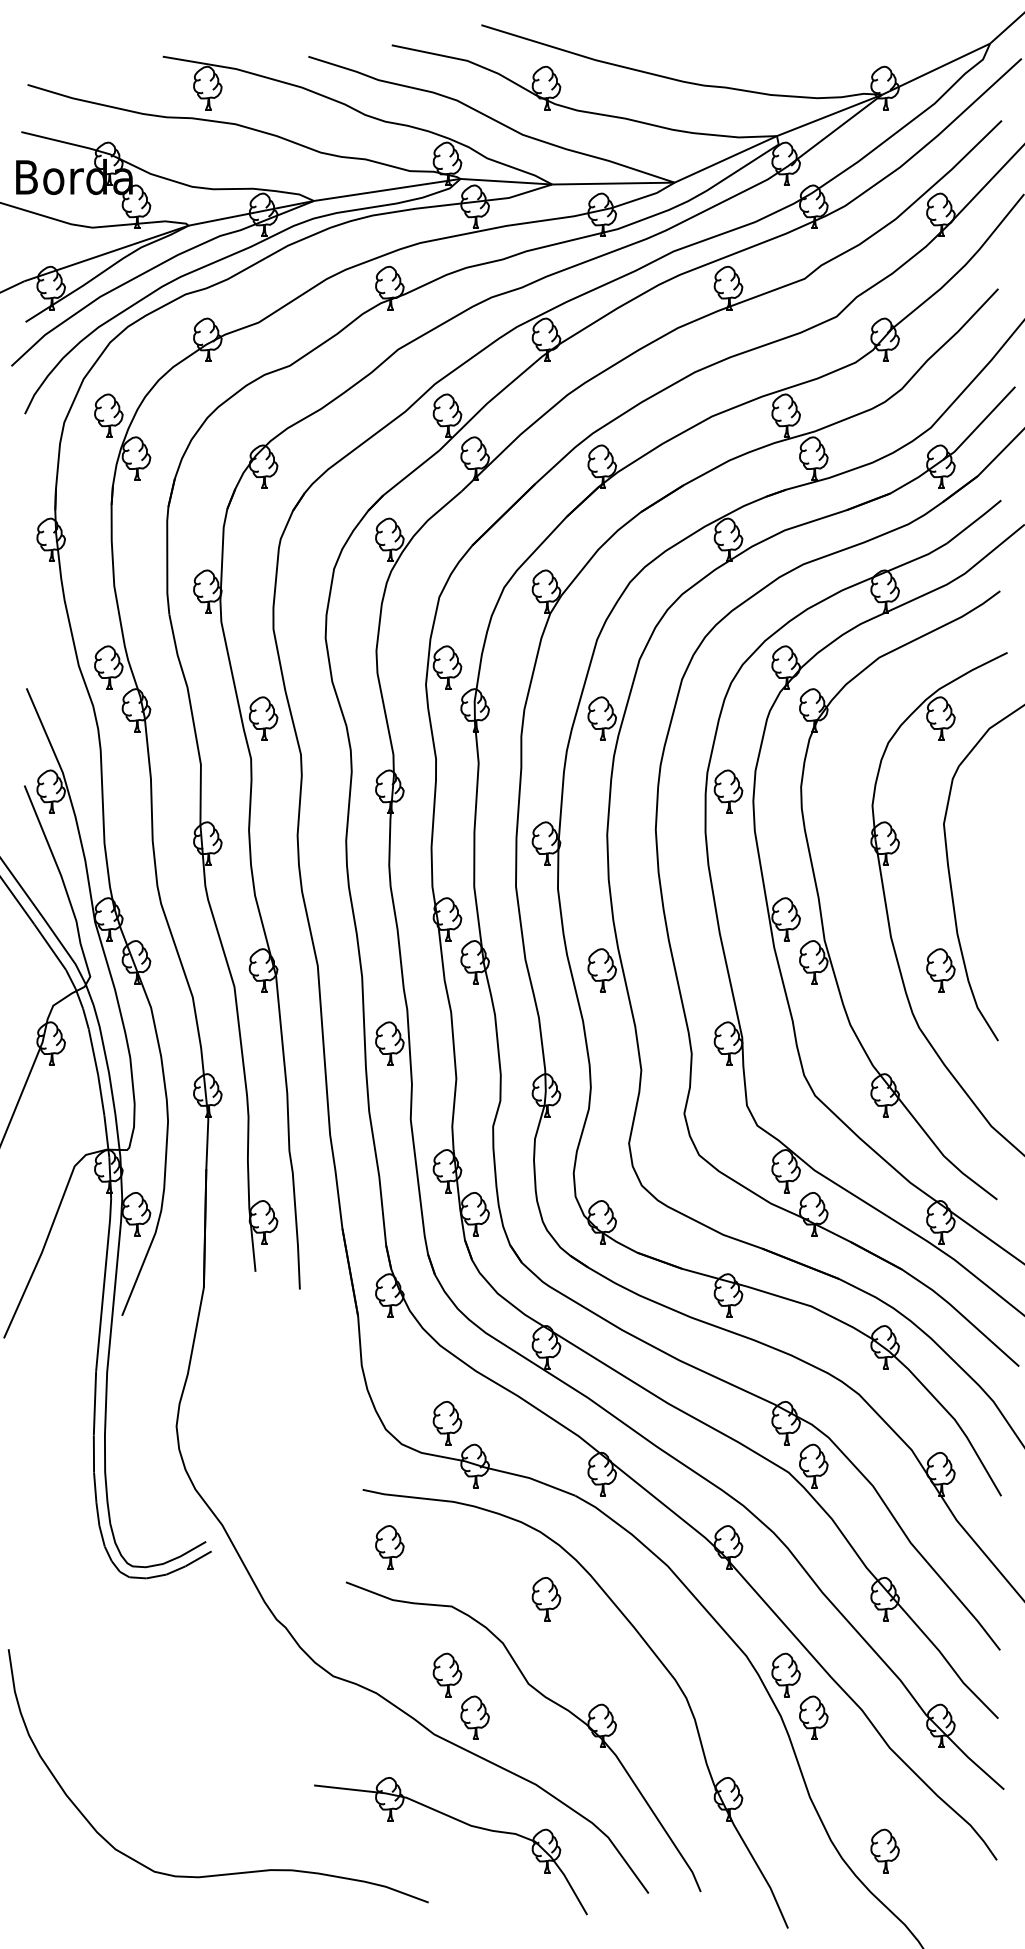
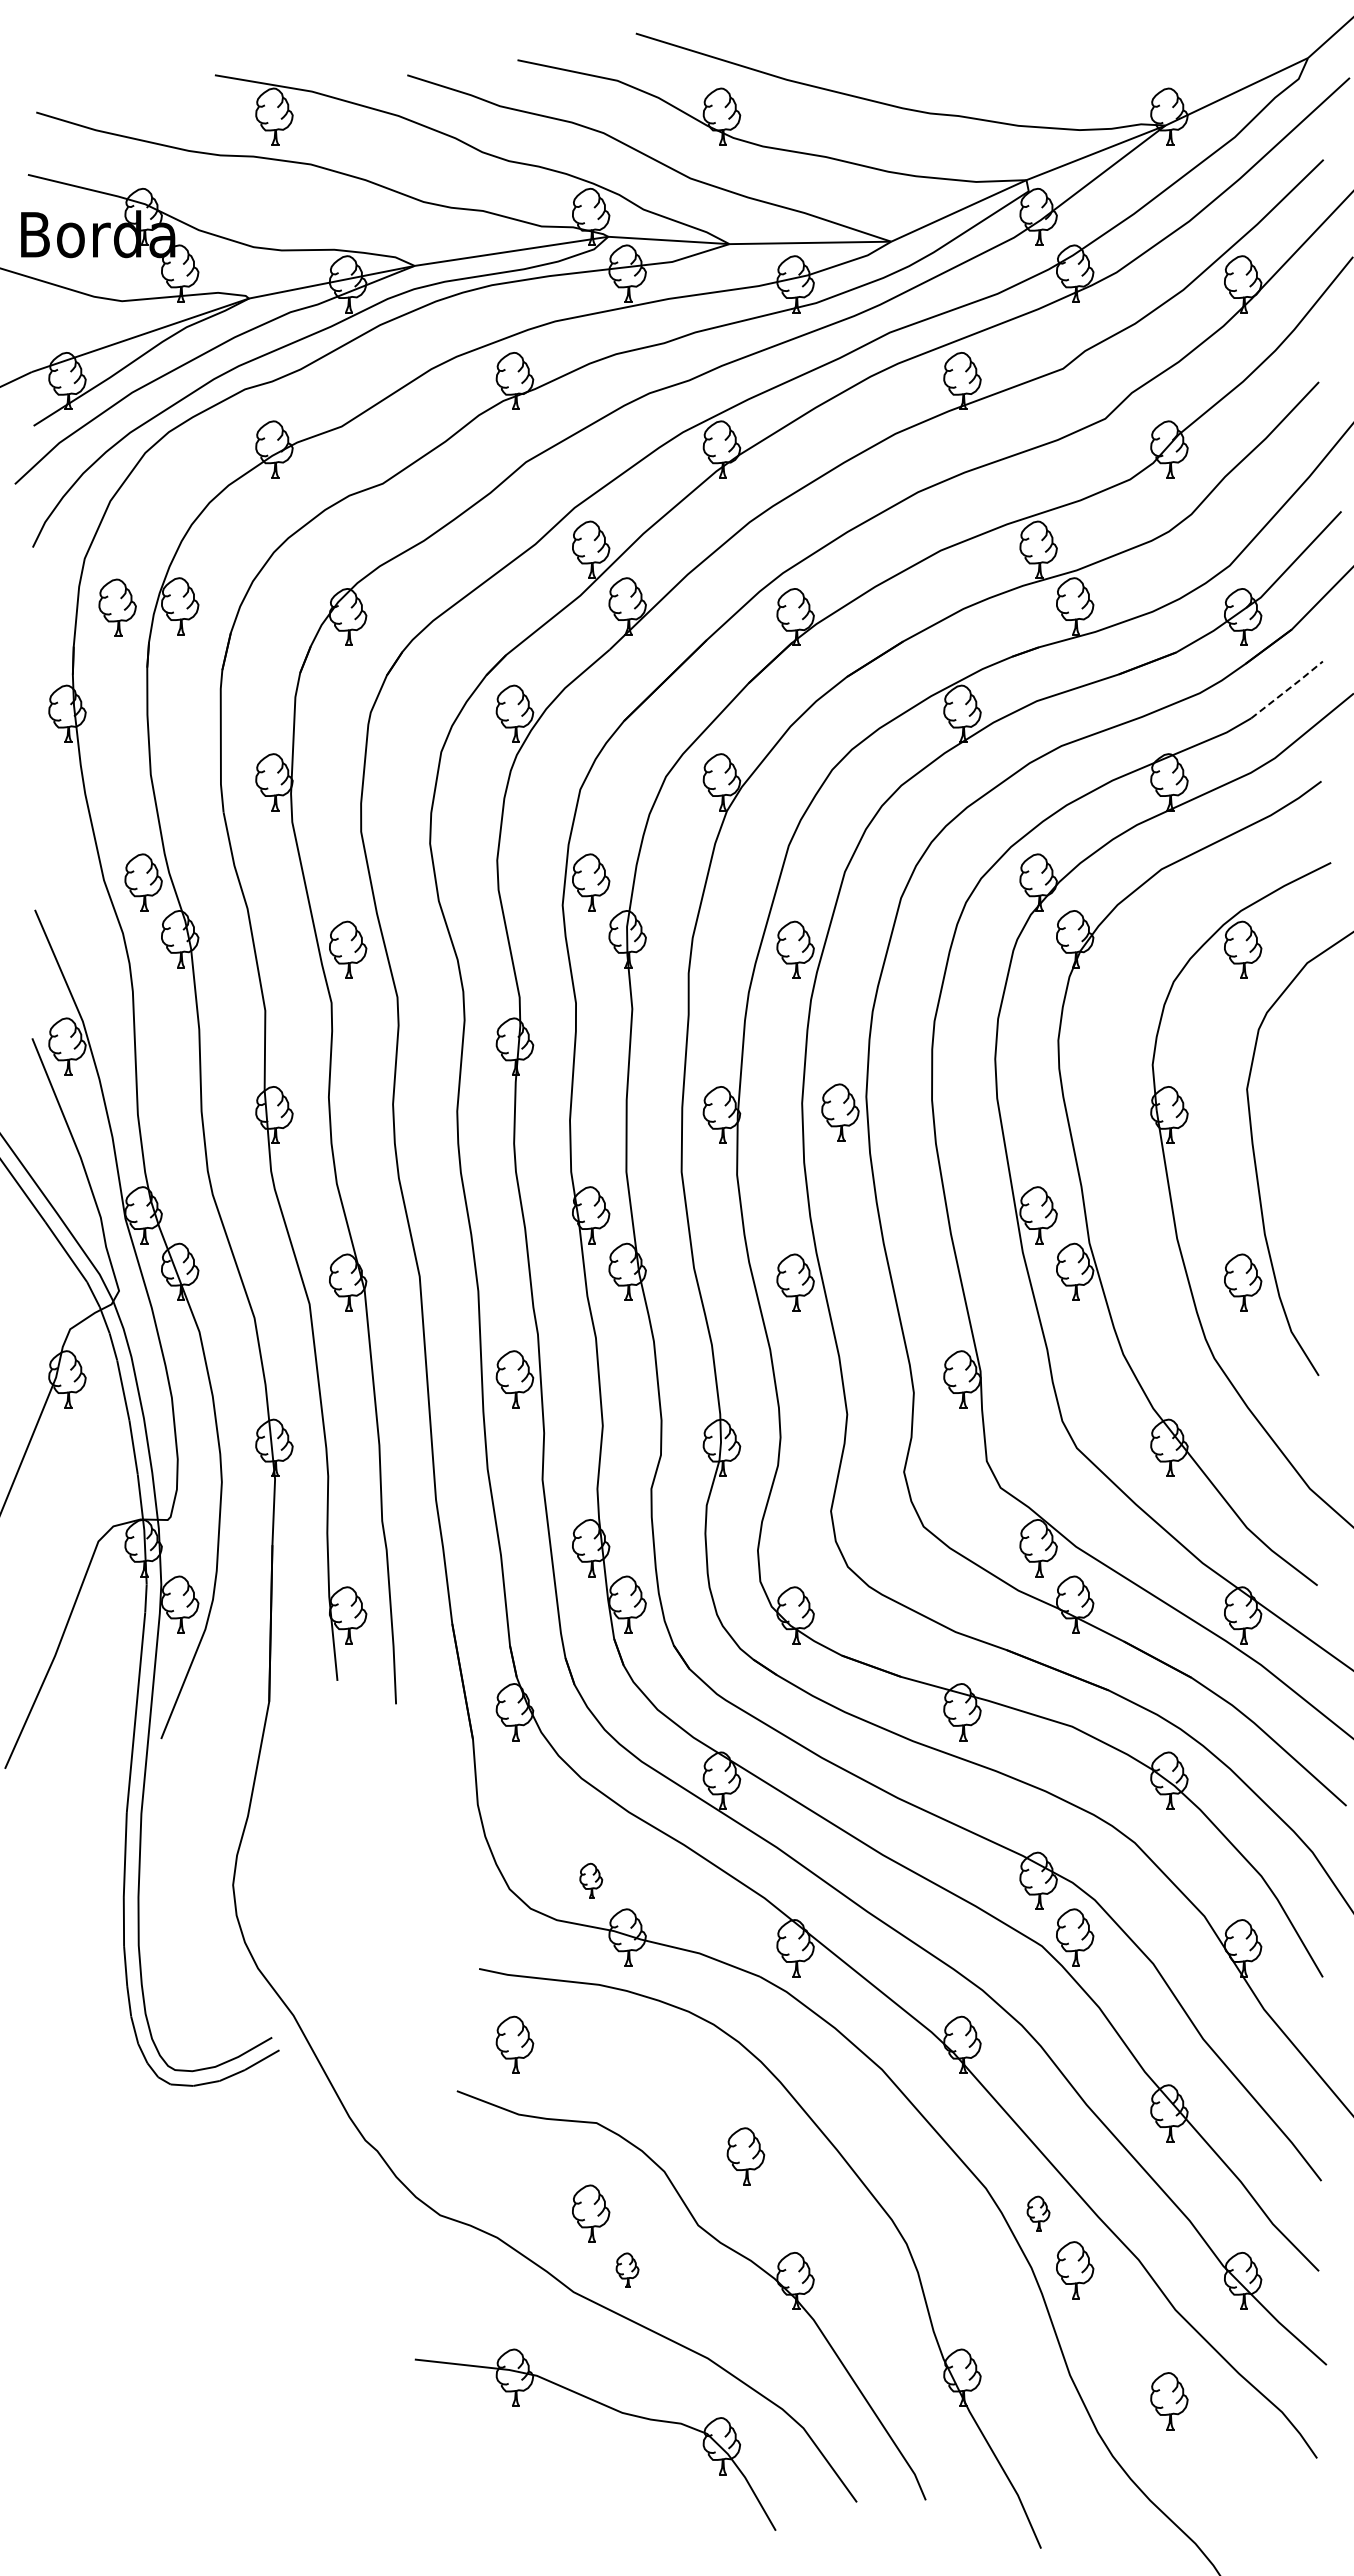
part: (108, 415) -> (117, 607), moved
line: (974, 521) -> (1287, 689), solid -> dashed
part: (728, 791) -> (840, 1112), moved
part: (447, 1422) -> (591, 1880), size x0.6
part: (546, 1599) -> (745, 2156), moved
part: (786, 1674) -> (1038, 2213), size x0.6
part: (475, 1718) -> (627, 2270), size x0.6
part: (885, 1851) -> (1169, 2401), moved
curve: (229, 1873) -> (303, 2475), removed

